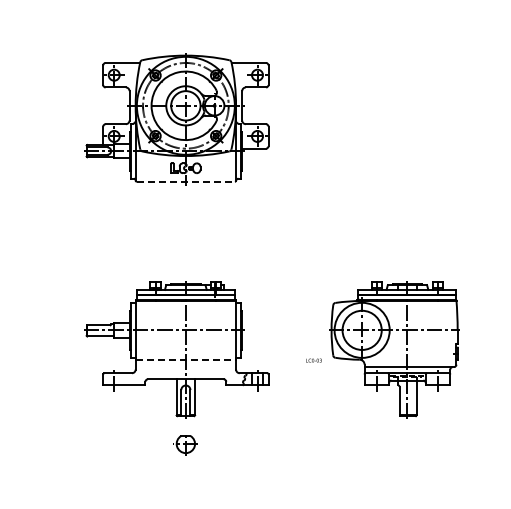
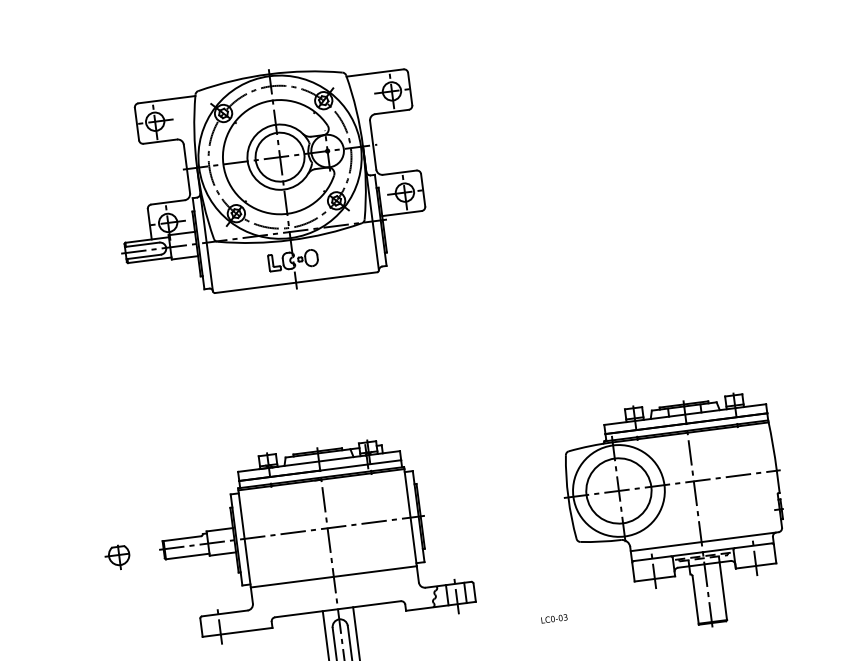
line: (186, 181) -> (297, 282), dashed -> solid
part: (58, 331) -> (117, 557), added
line: (186, 359) -> (334, 576), dashed -> solid
text: (313, 360) -> (553, 618), moved

